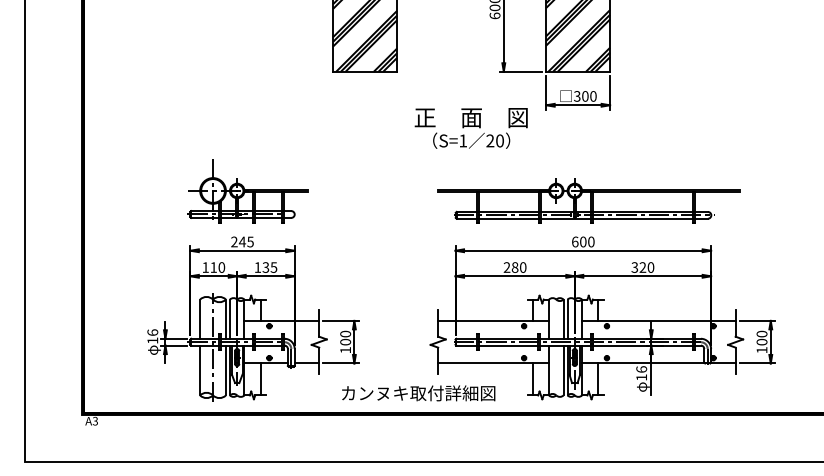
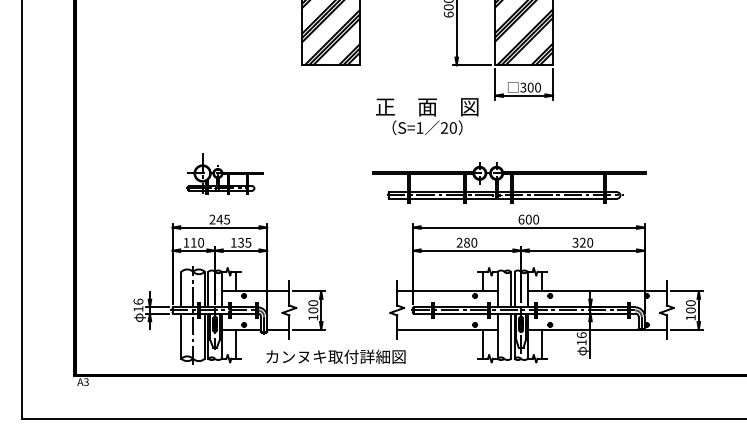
part: (247, 191) -> (224, 173), size x0.7
part: (588, 200) -> (509, 181), moved
text: (418, 393) -> (335, 356), moved

